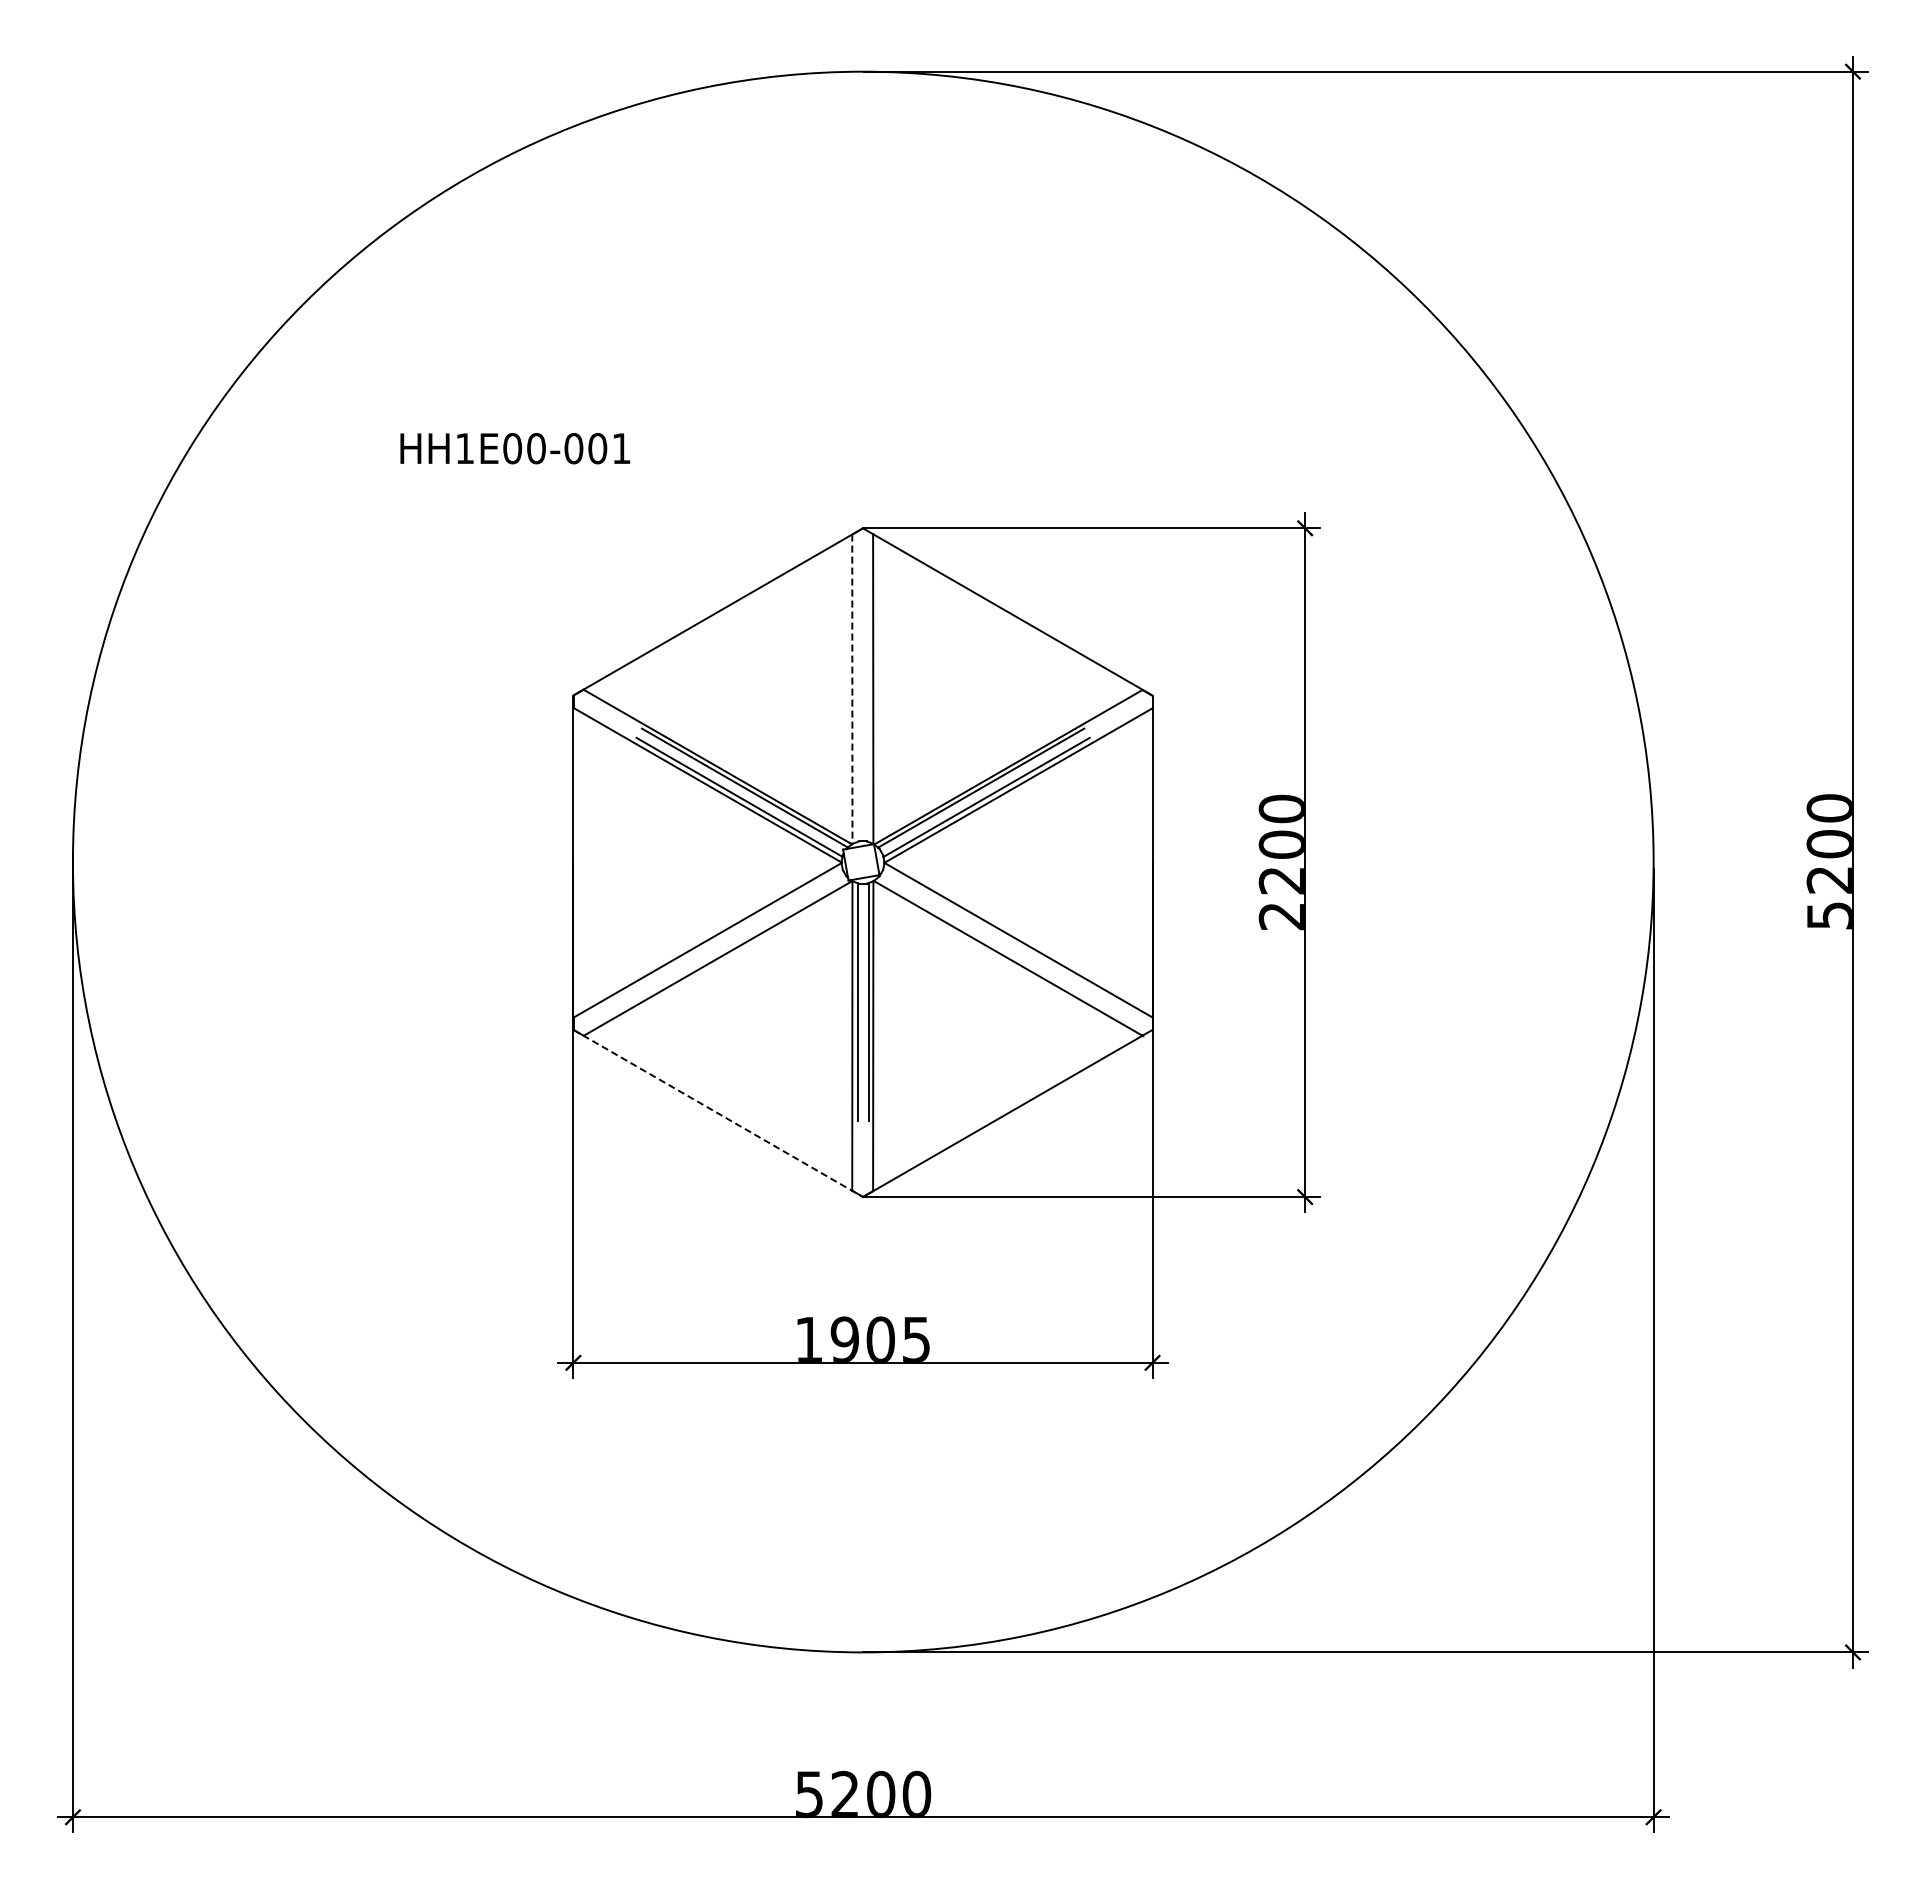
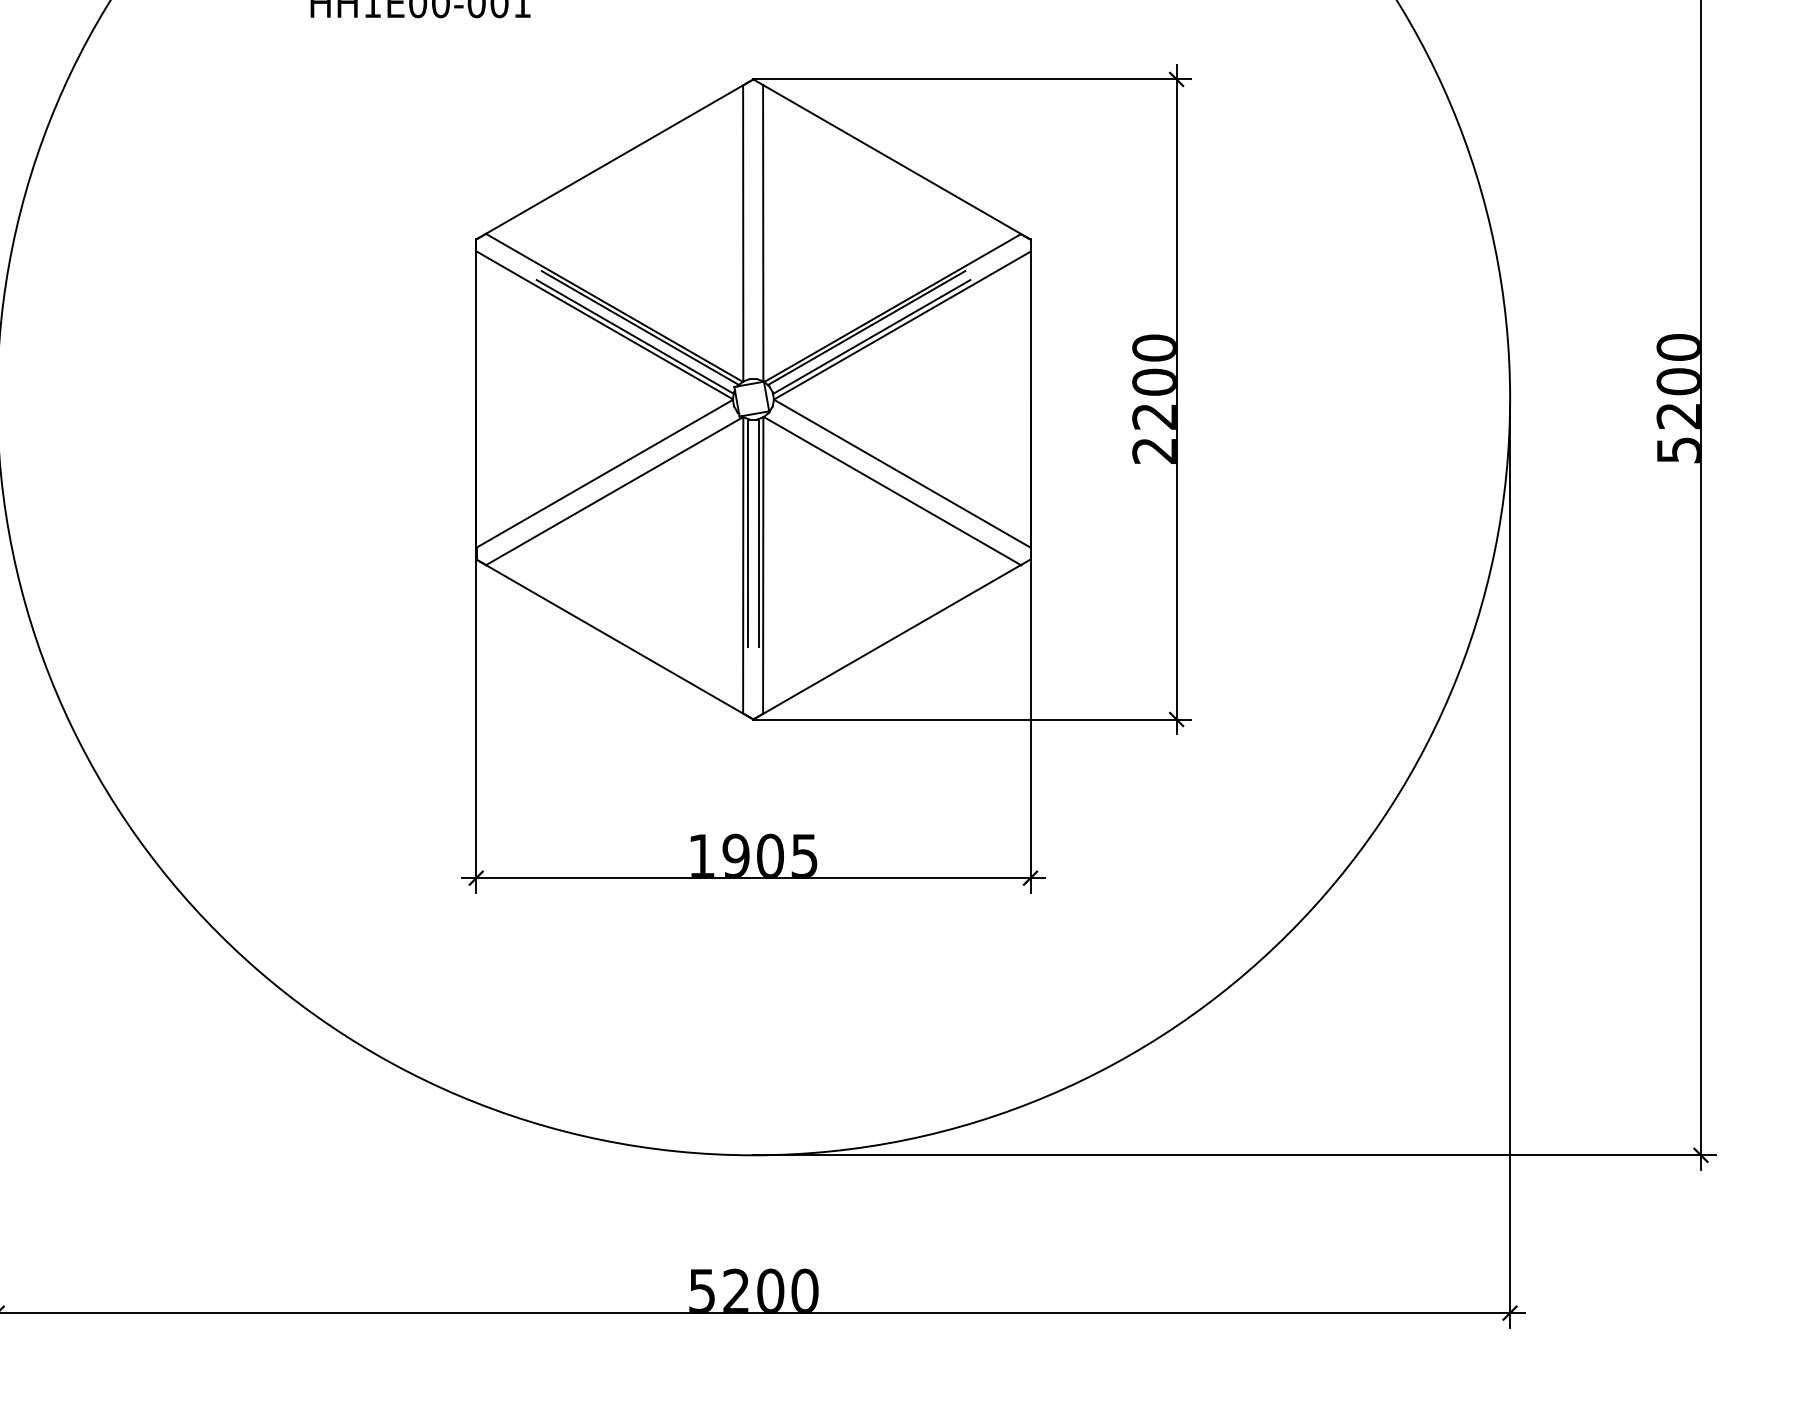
line: (852, 689) -> (743, 233), dashed -> solid
line: (718, 1113) -> (615, 639), dashed -> solid

